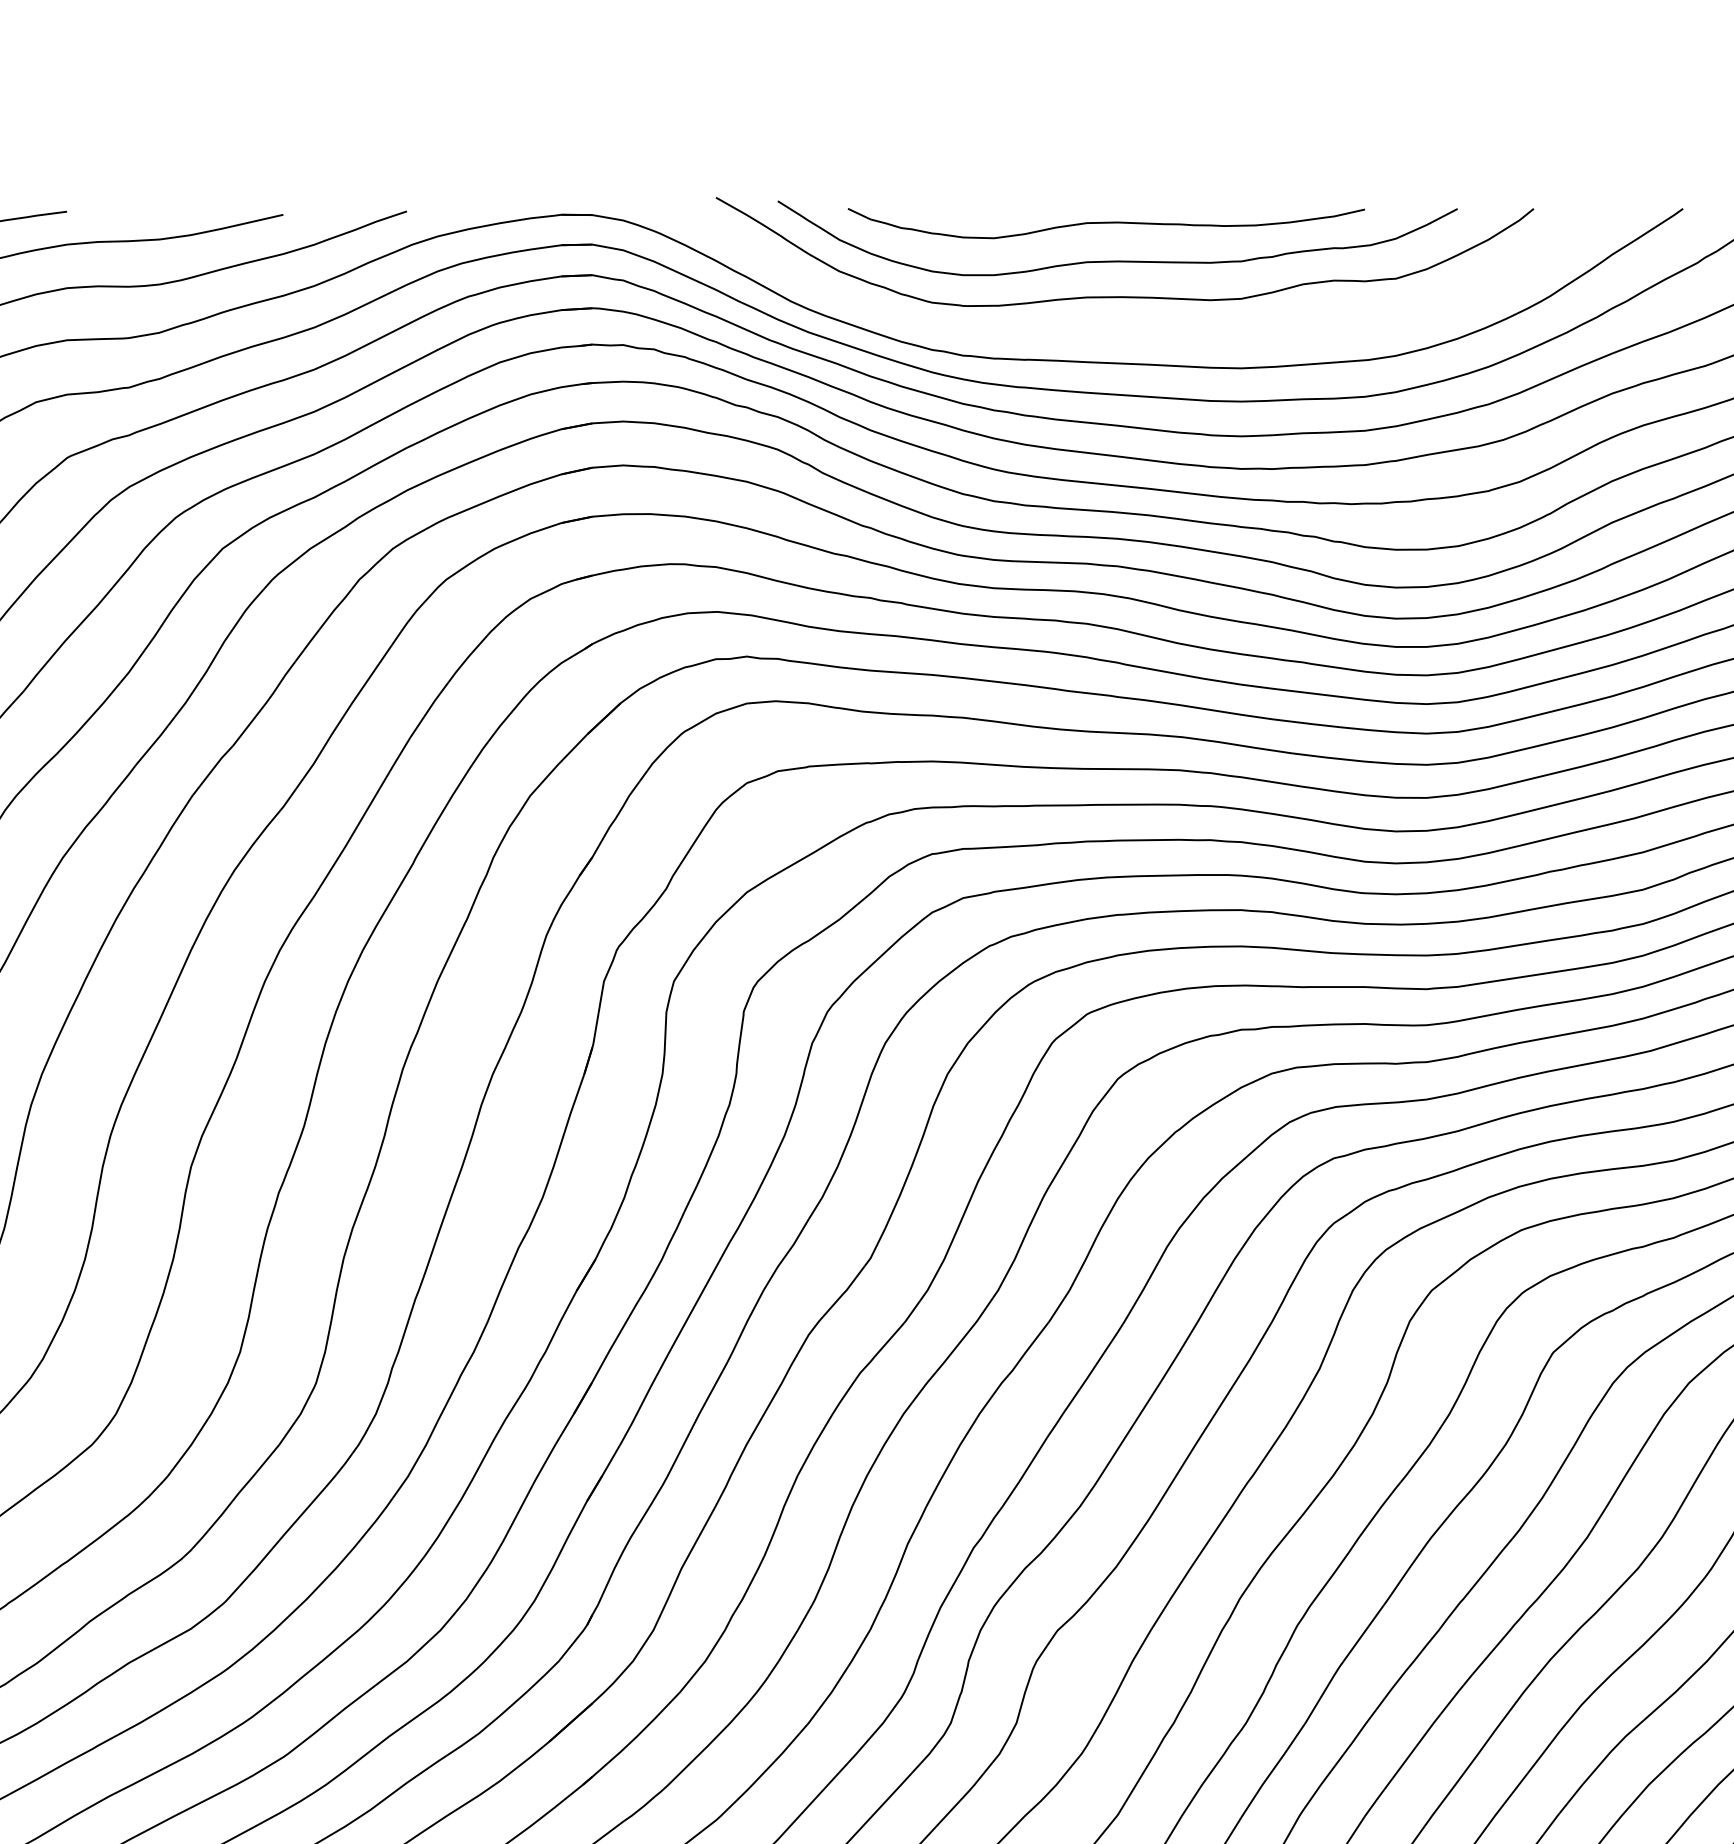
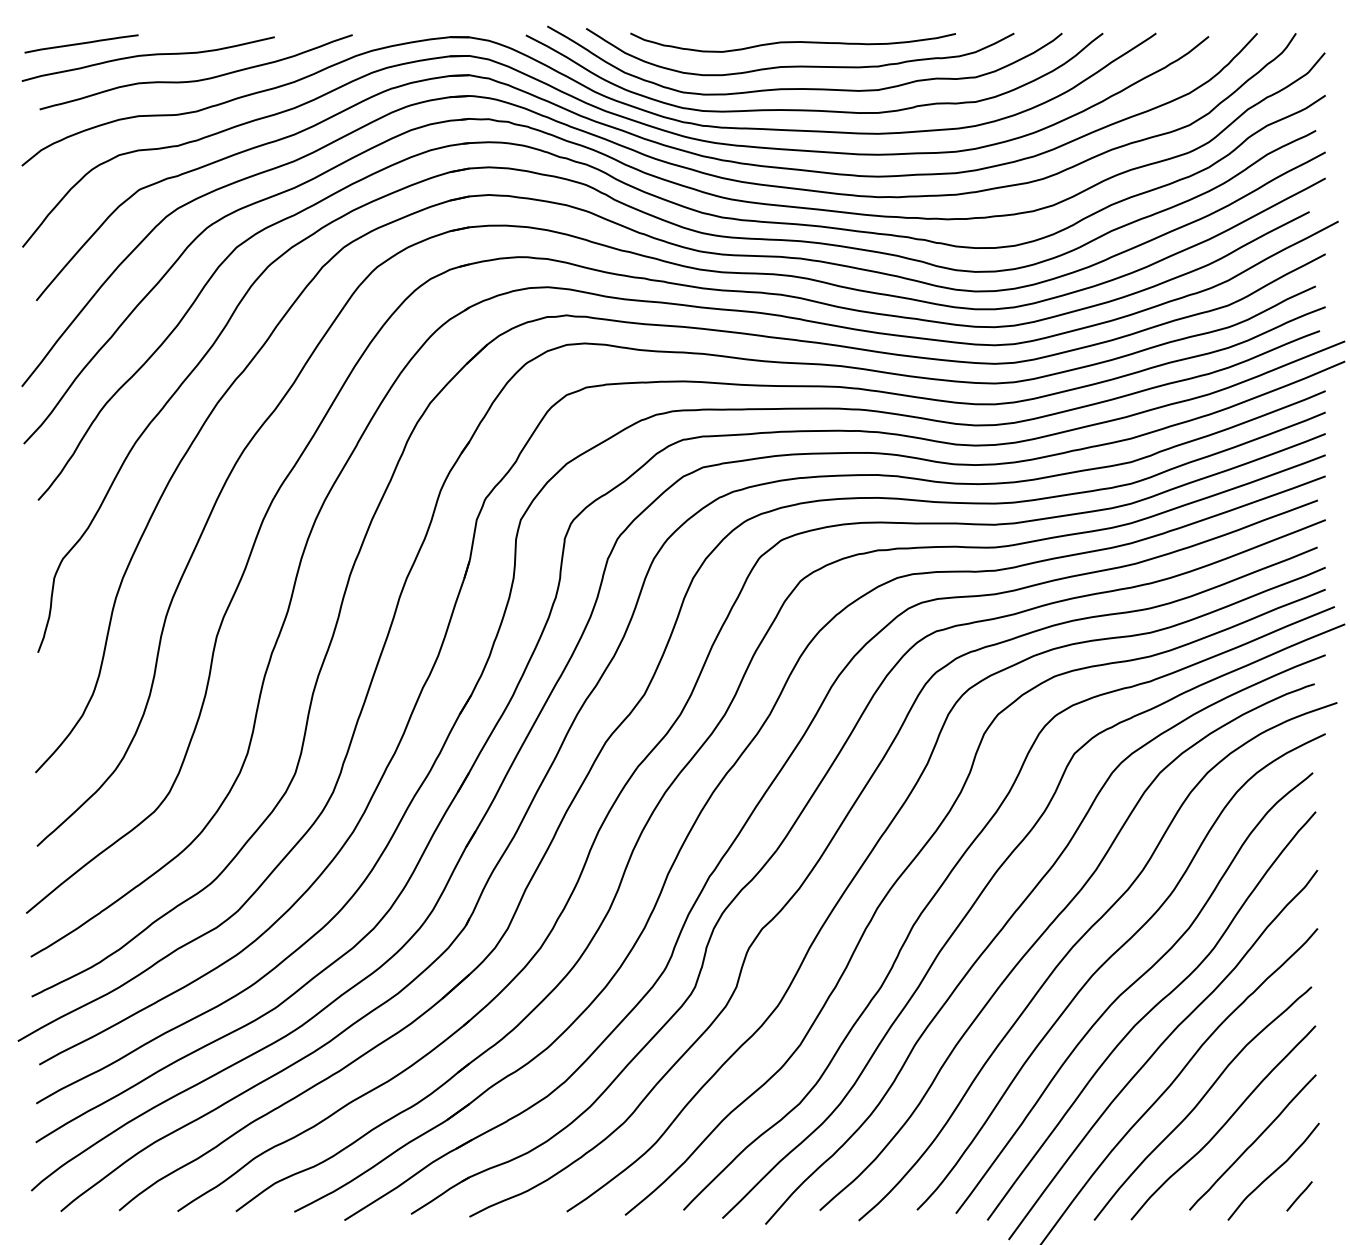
curve: (1140, 329) -> (814, 109), added

